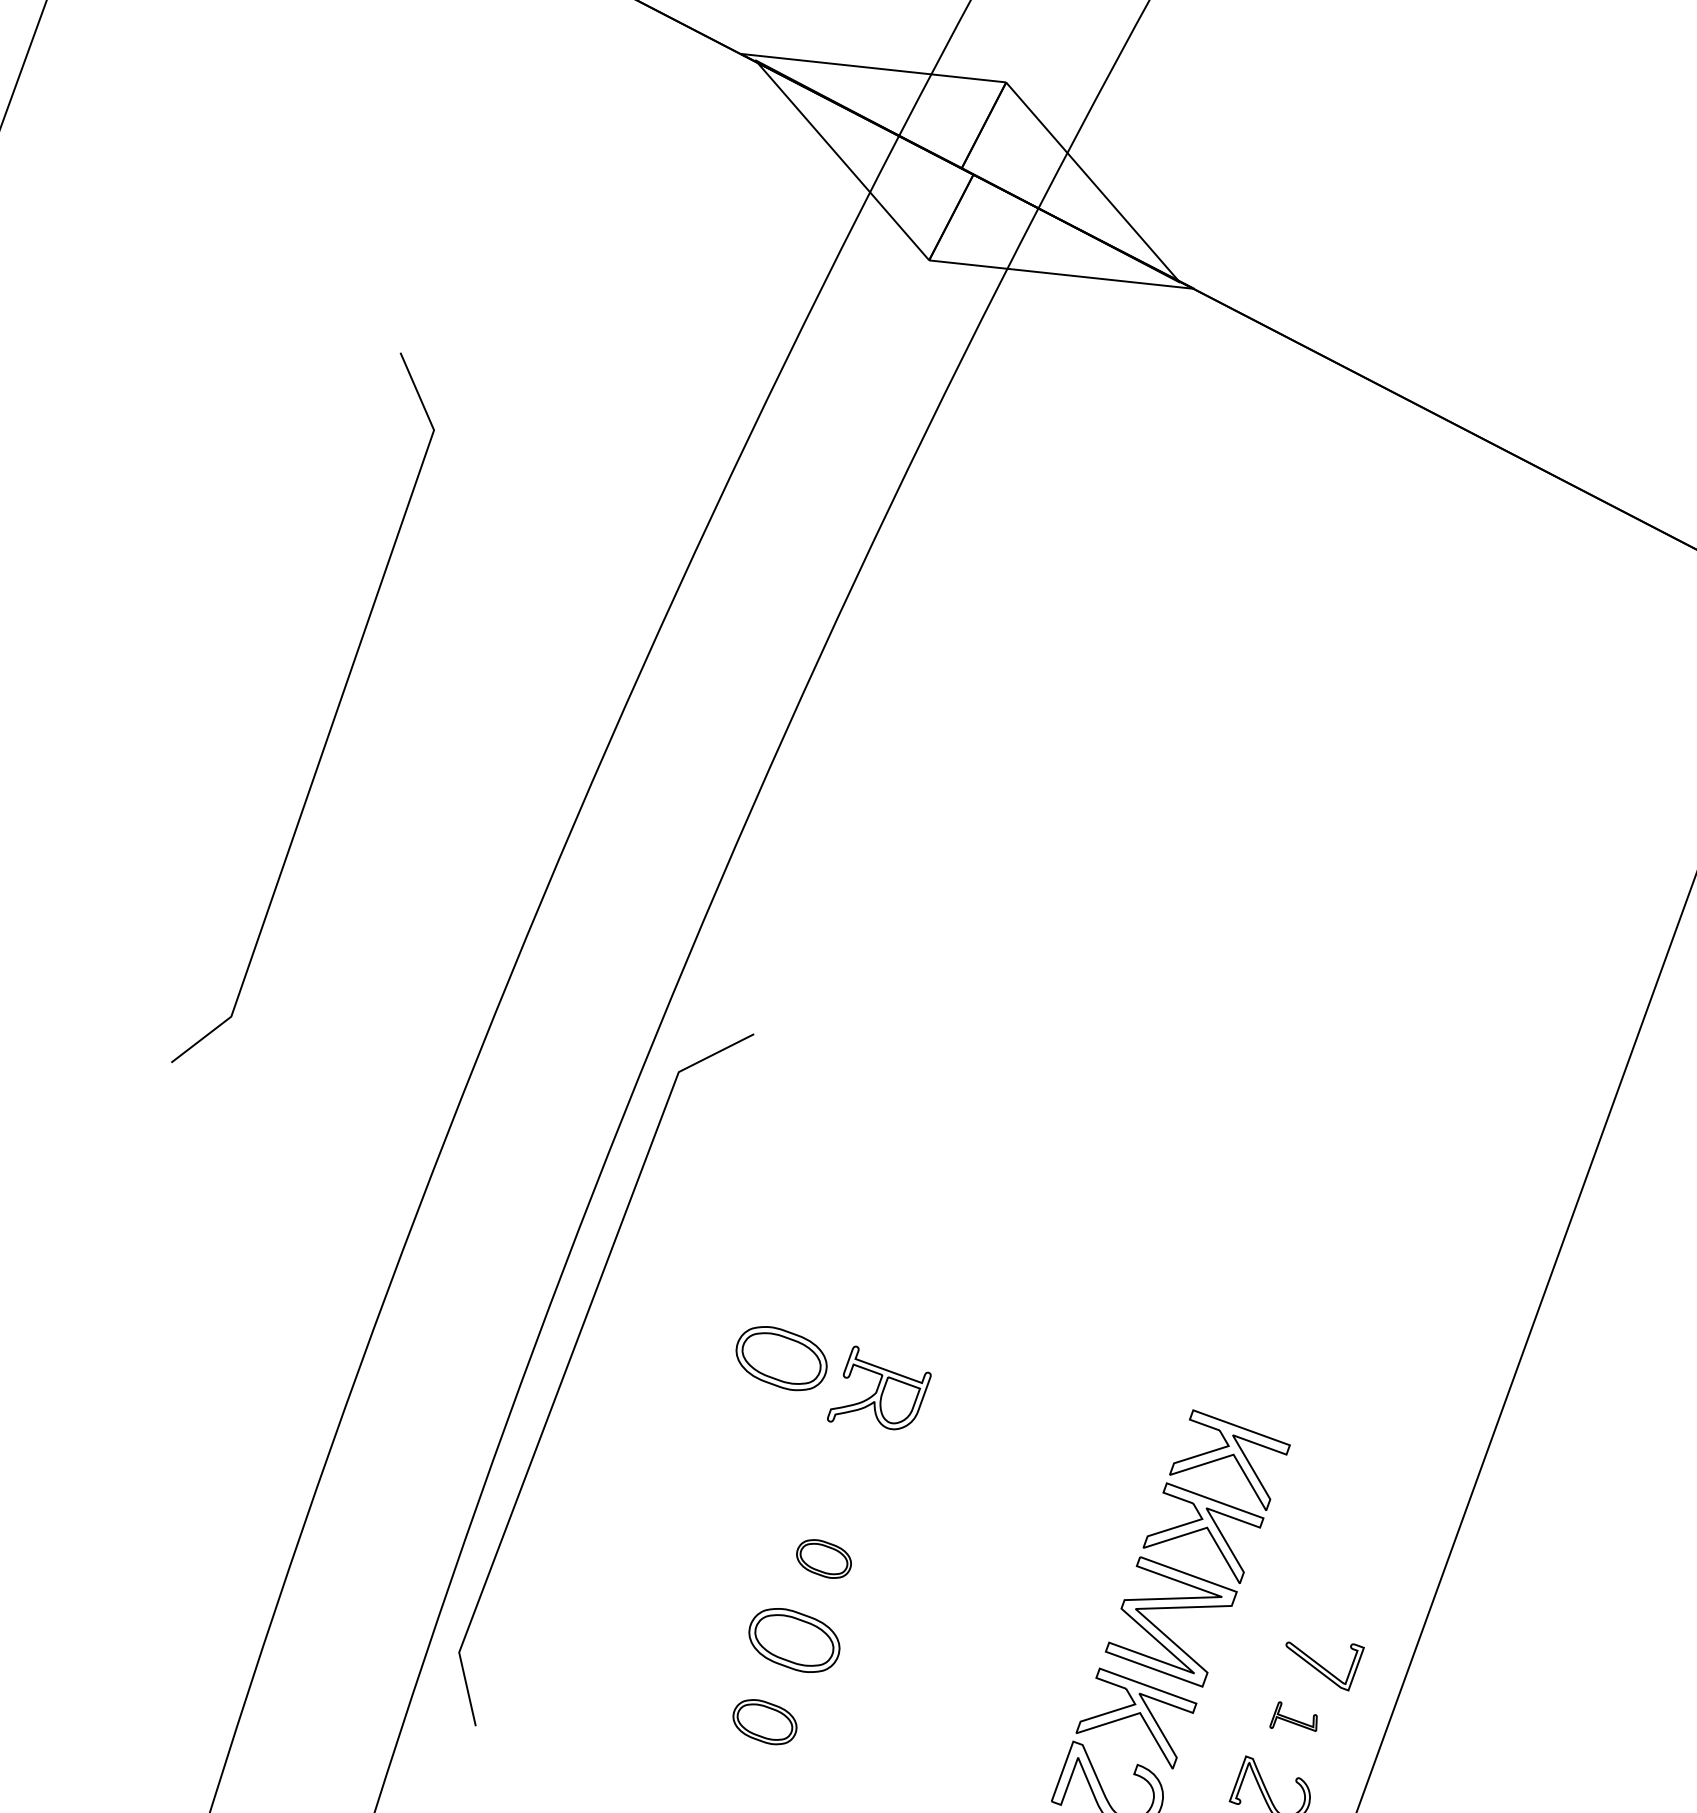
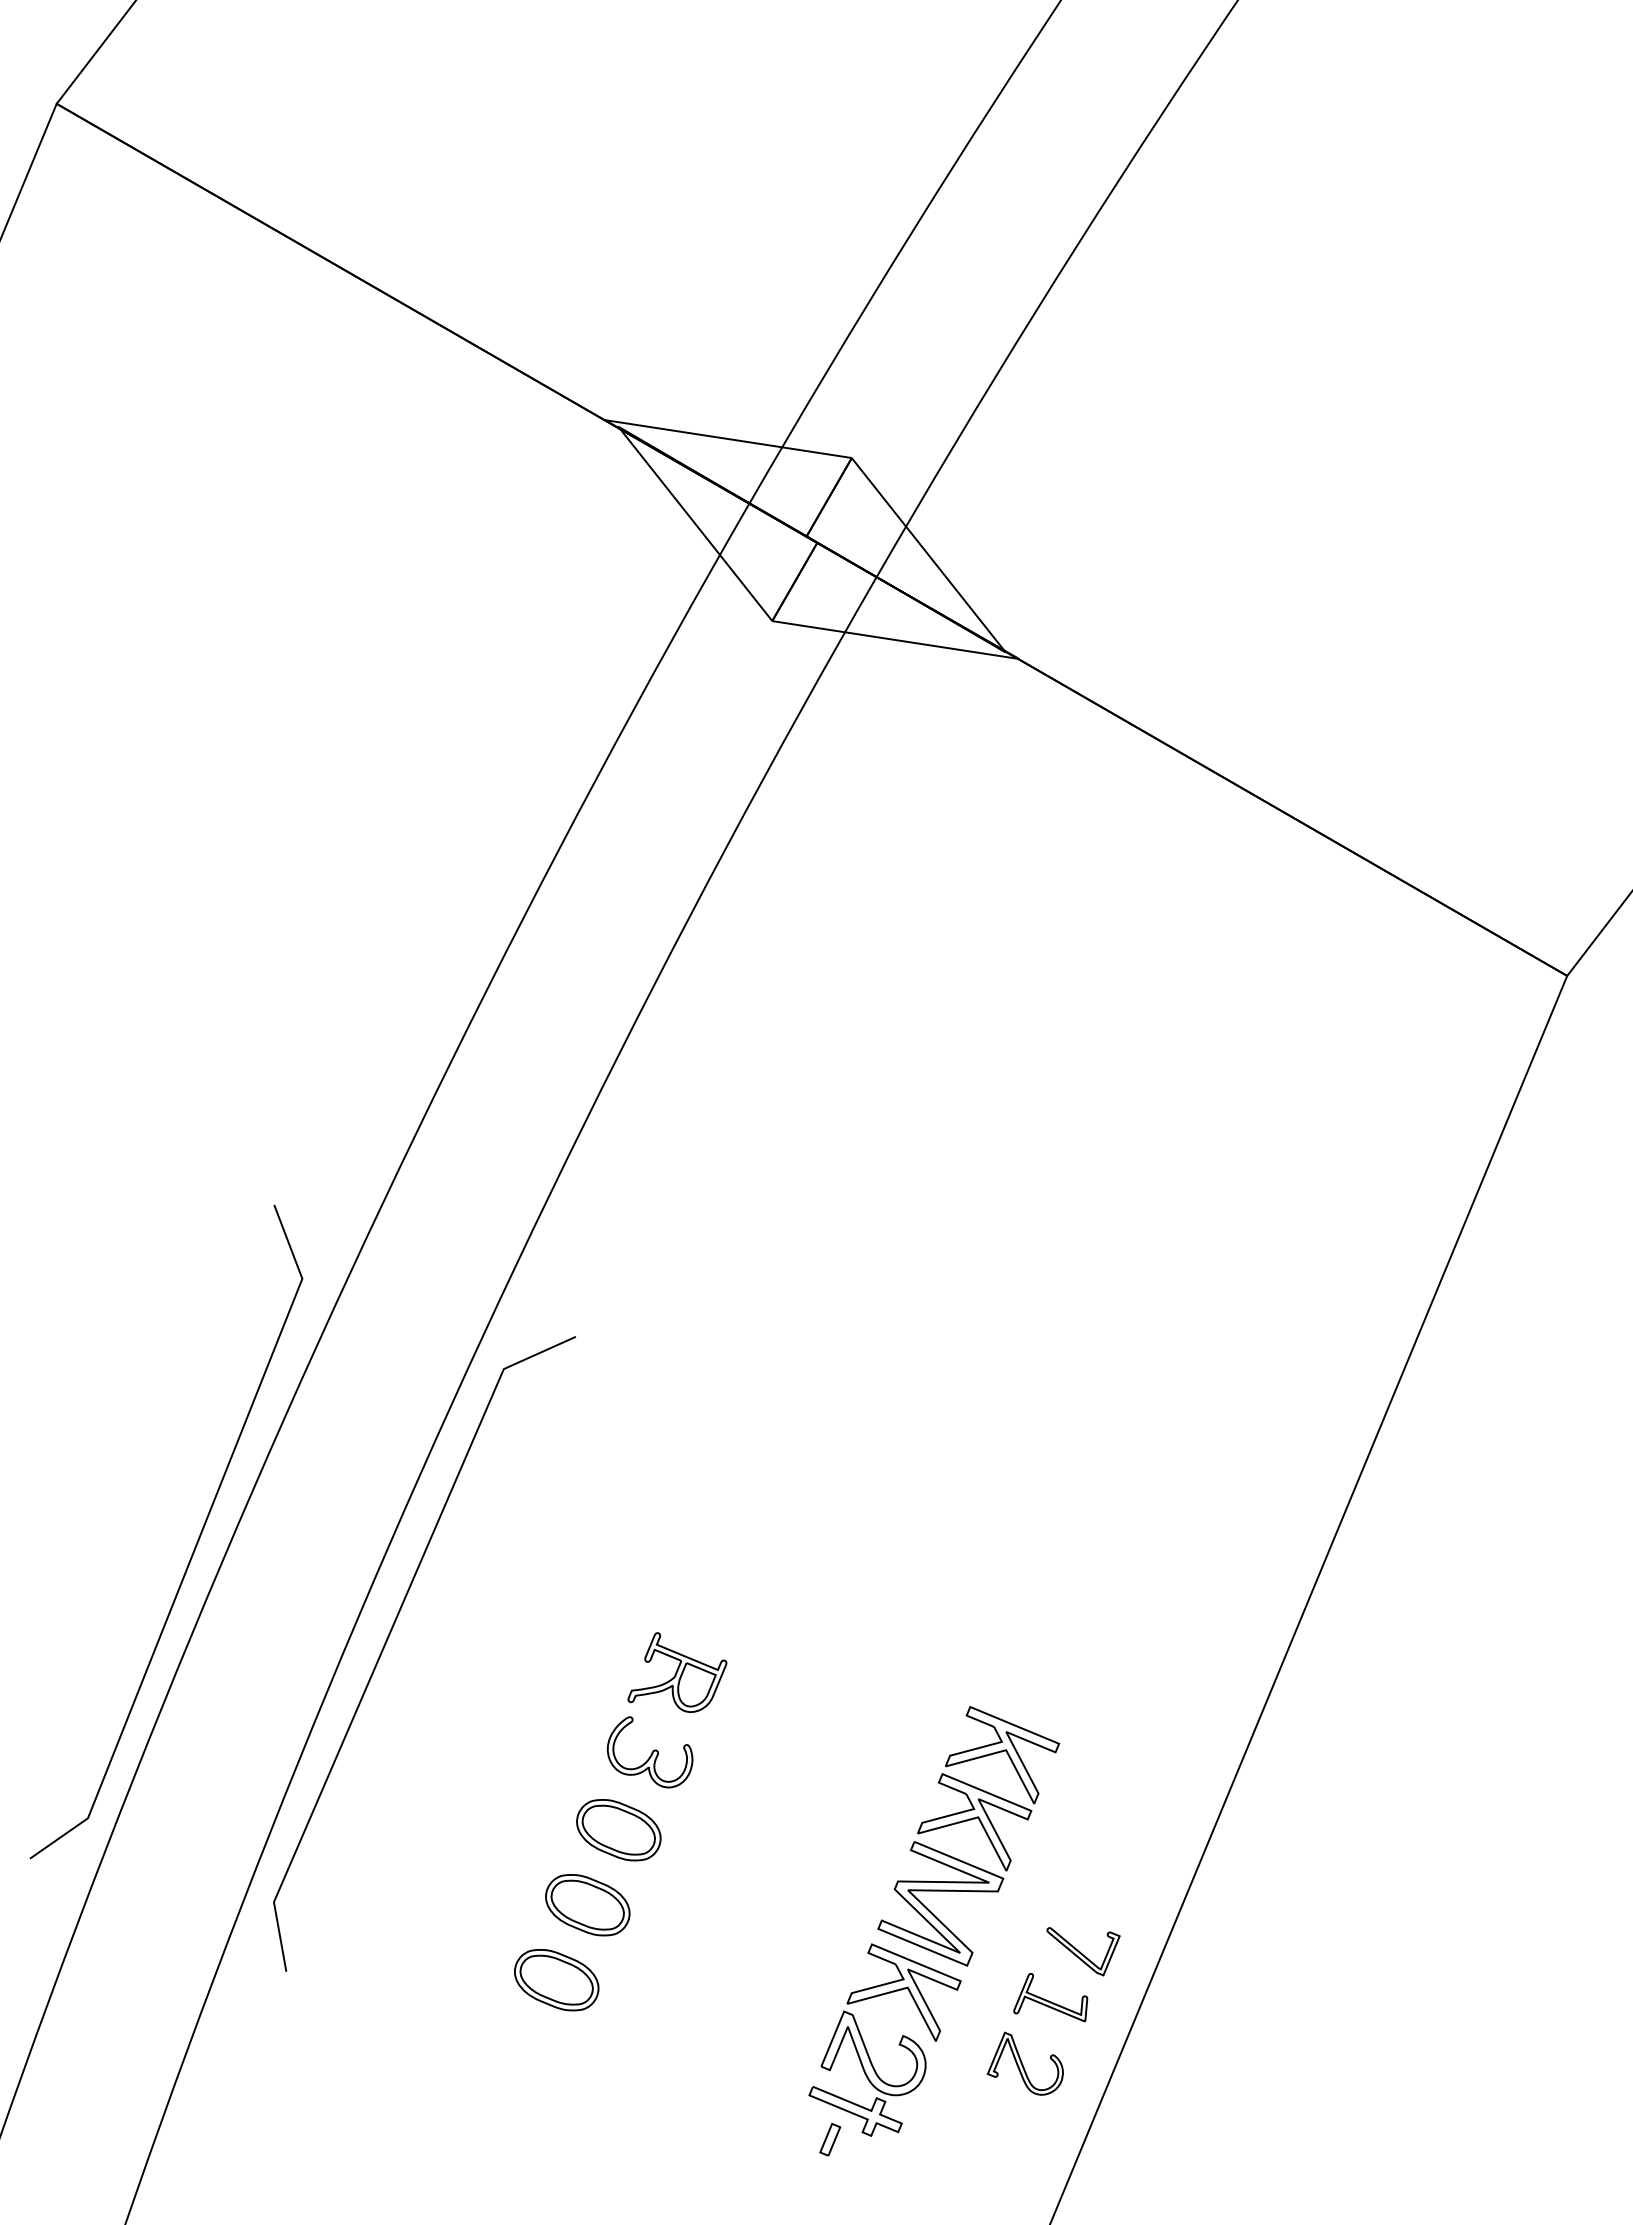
curve: (332, 719) -> (195, 1544), moved
part: (781, 1358) -> (587, 1641), removed
part: (852, 1474) -> (649, 1752), added
part: (823, 1559) -> (618, 1830), size x1.67
part: (1293, 1716) -> (1050, 1997), size x1.67
part: (764, 1722) -> (556, 1980), size x1.43

